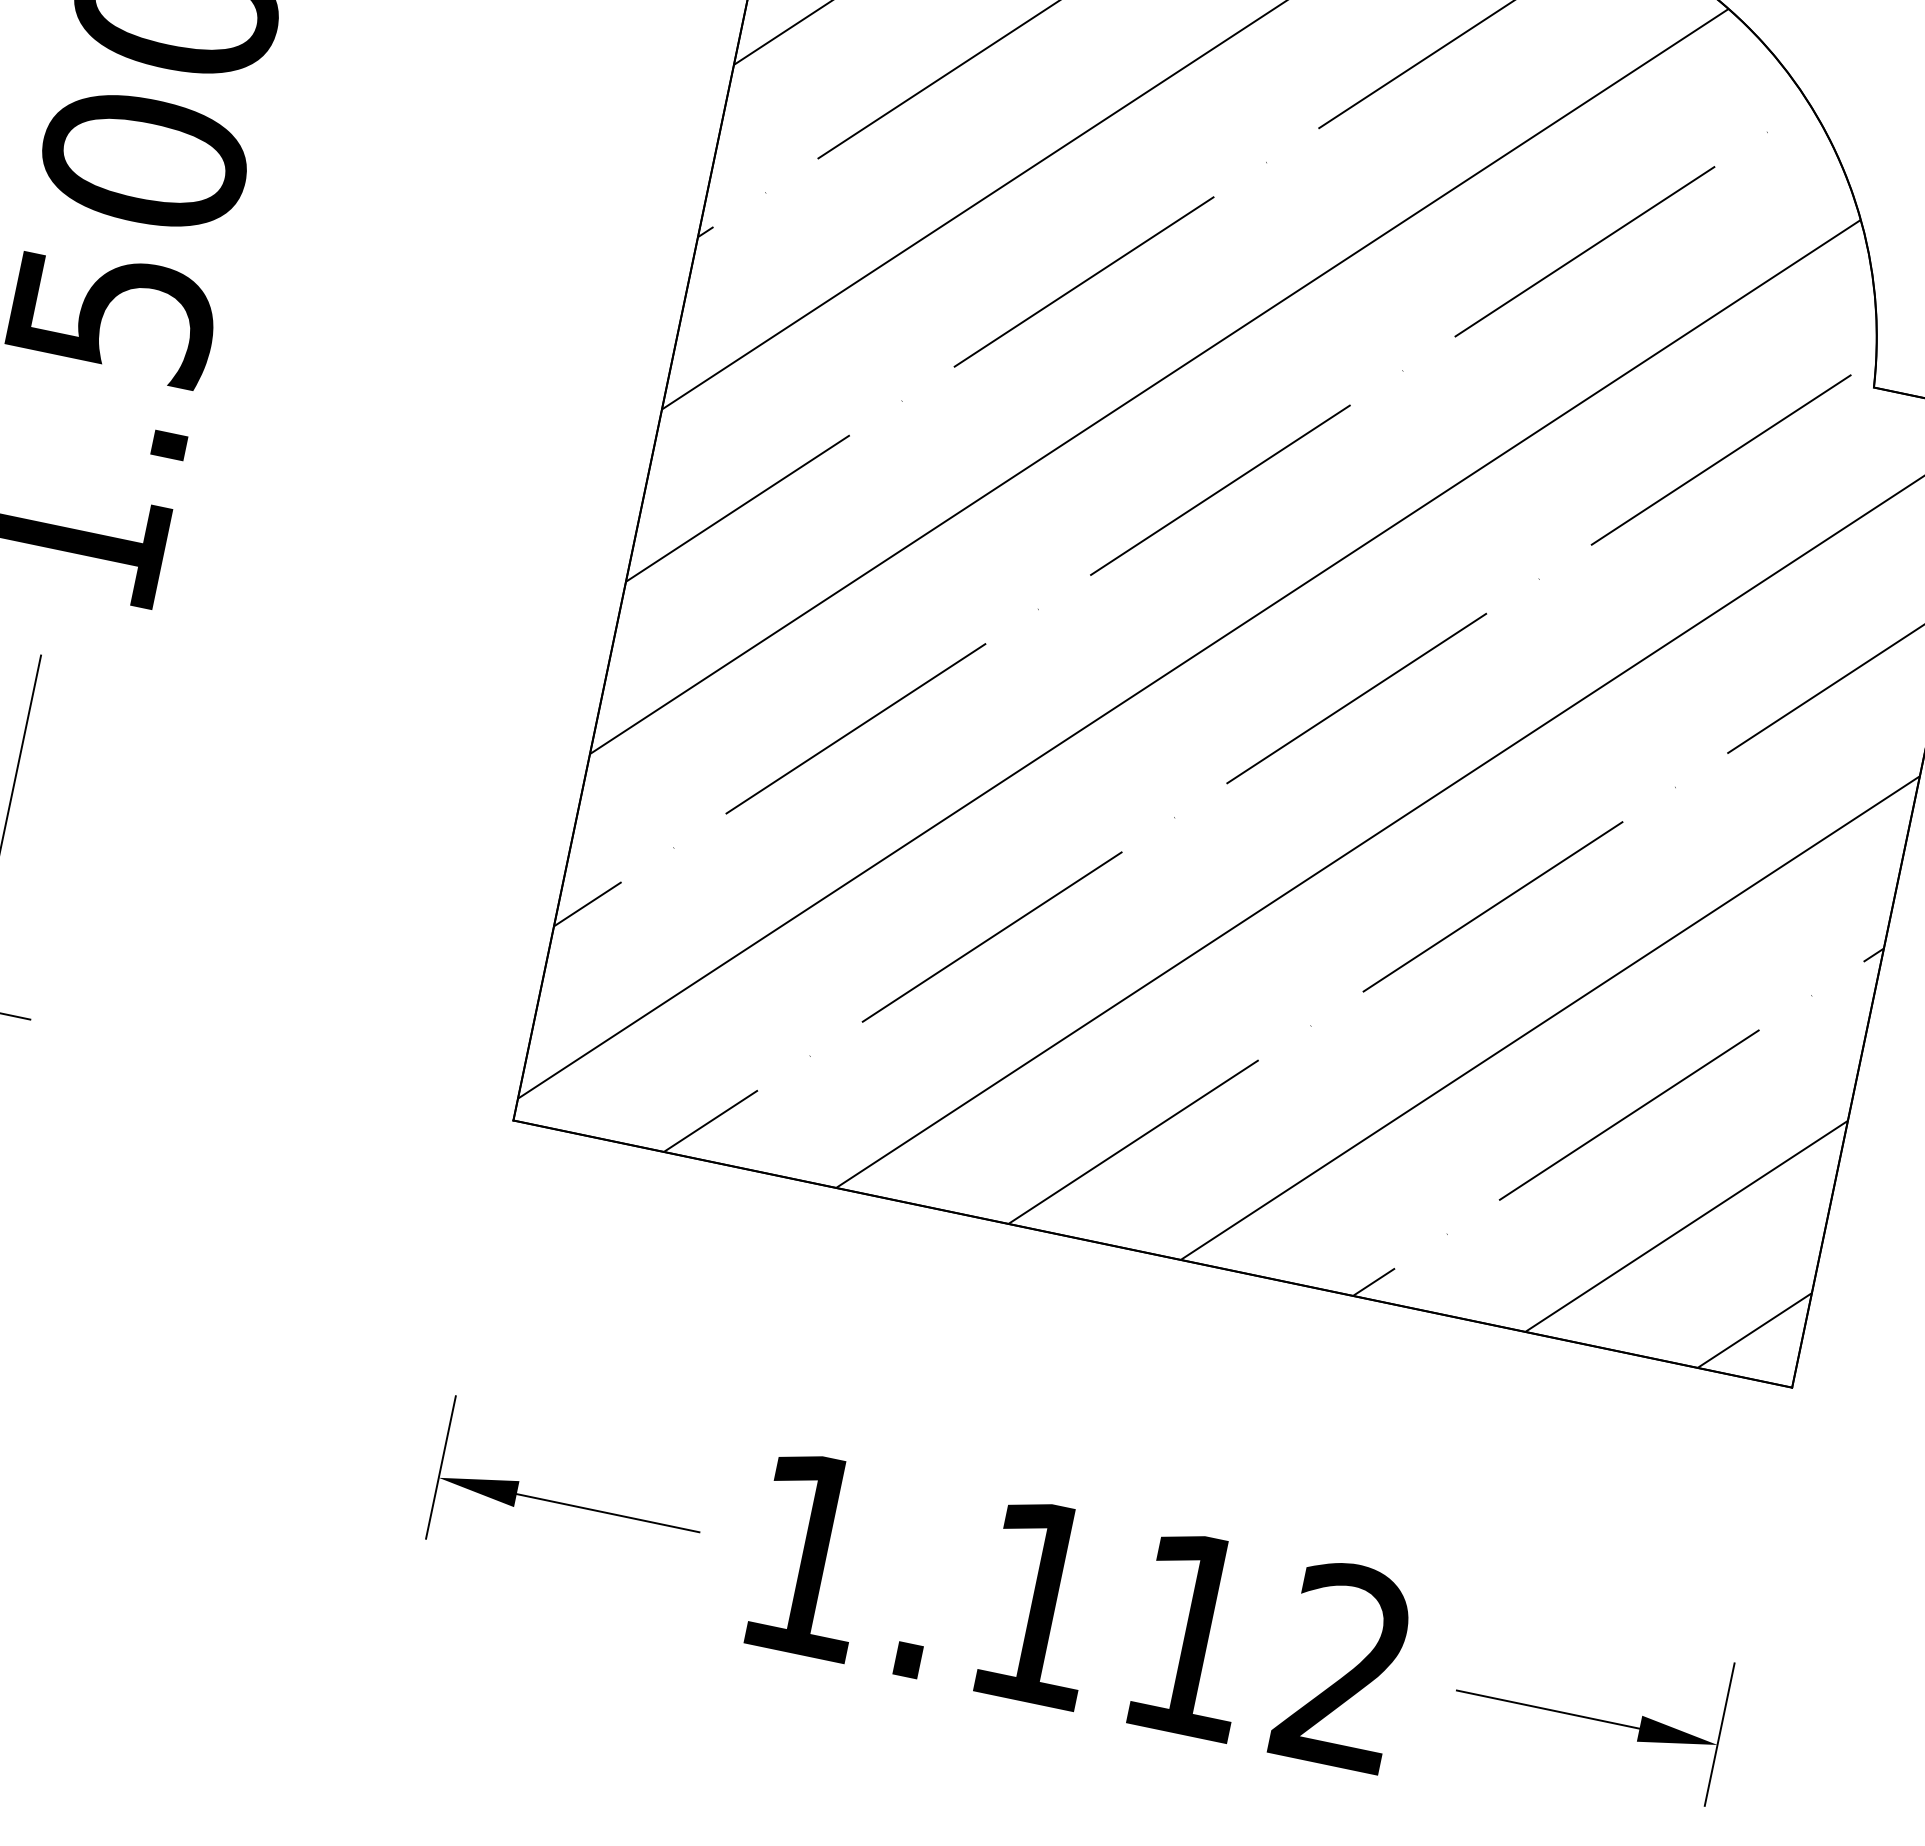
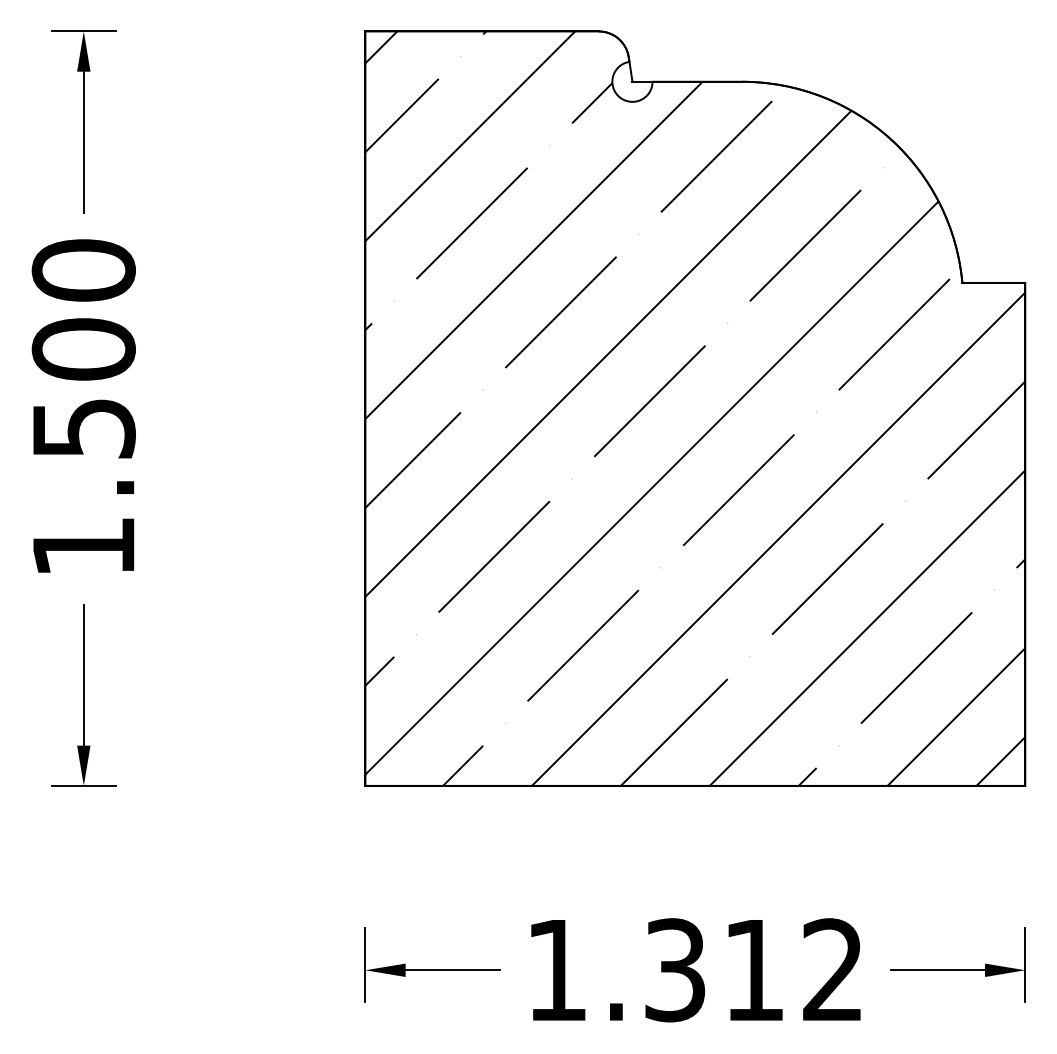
text: (1039, 1603) -> (675, 970), 1.112 -> 1.312

